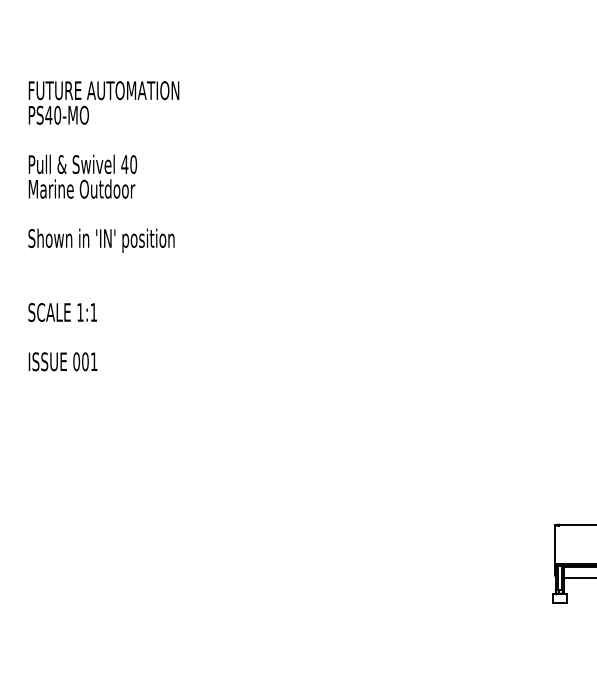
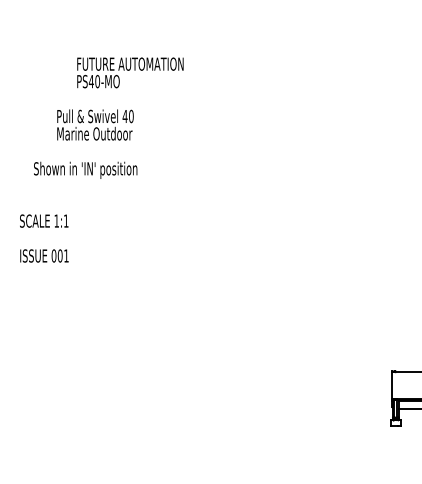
text: (104, 102) -> (130, 72), moved
text: (82, 175) -> (95, 124), moved
text: (101, 239) -> (85, 169), moved

